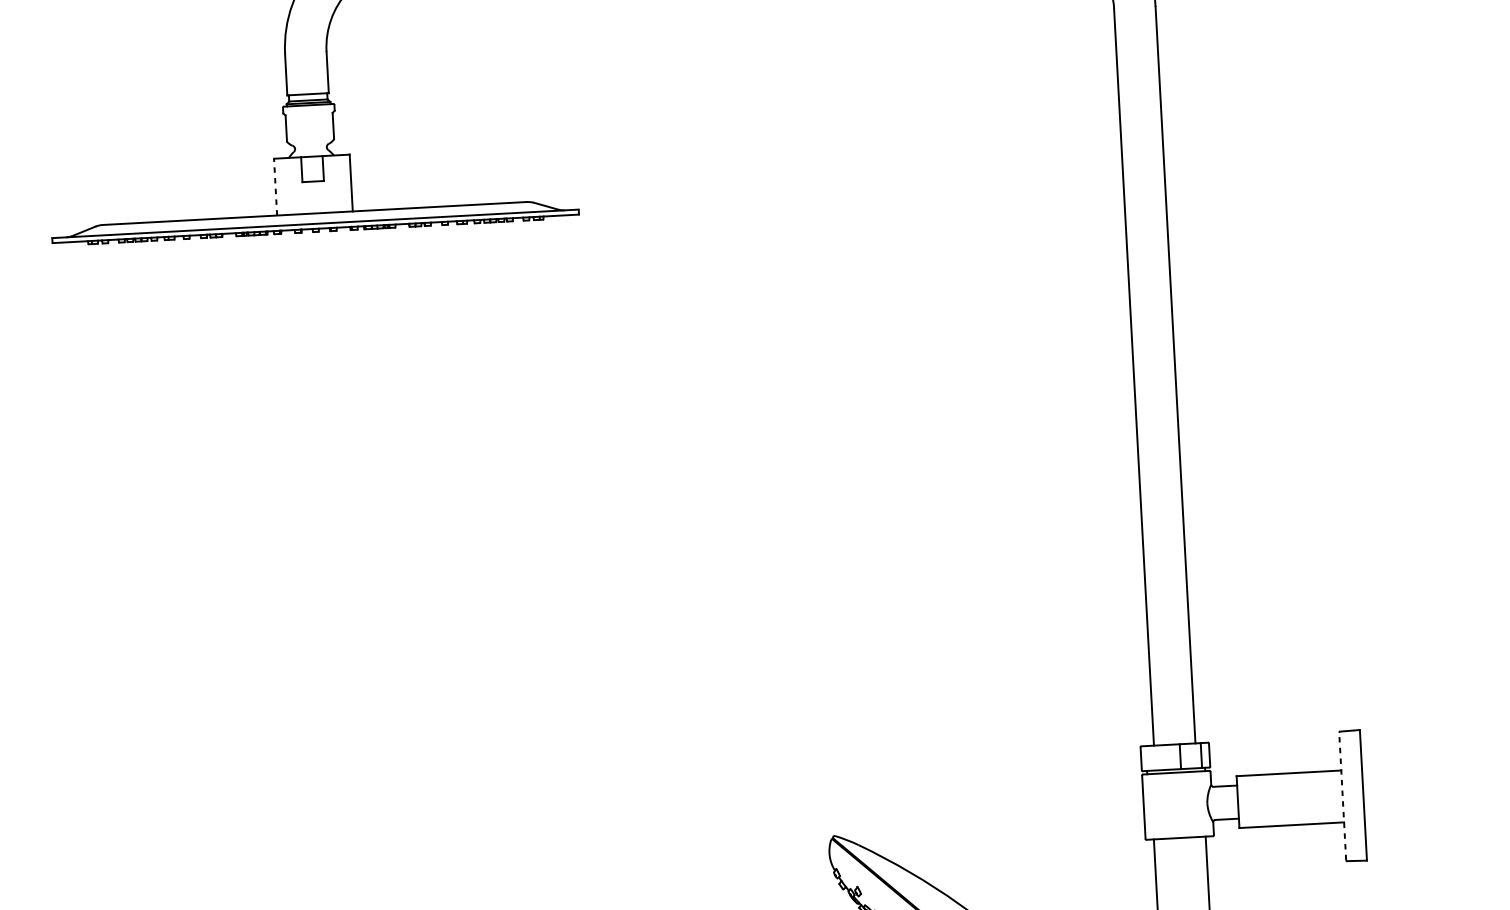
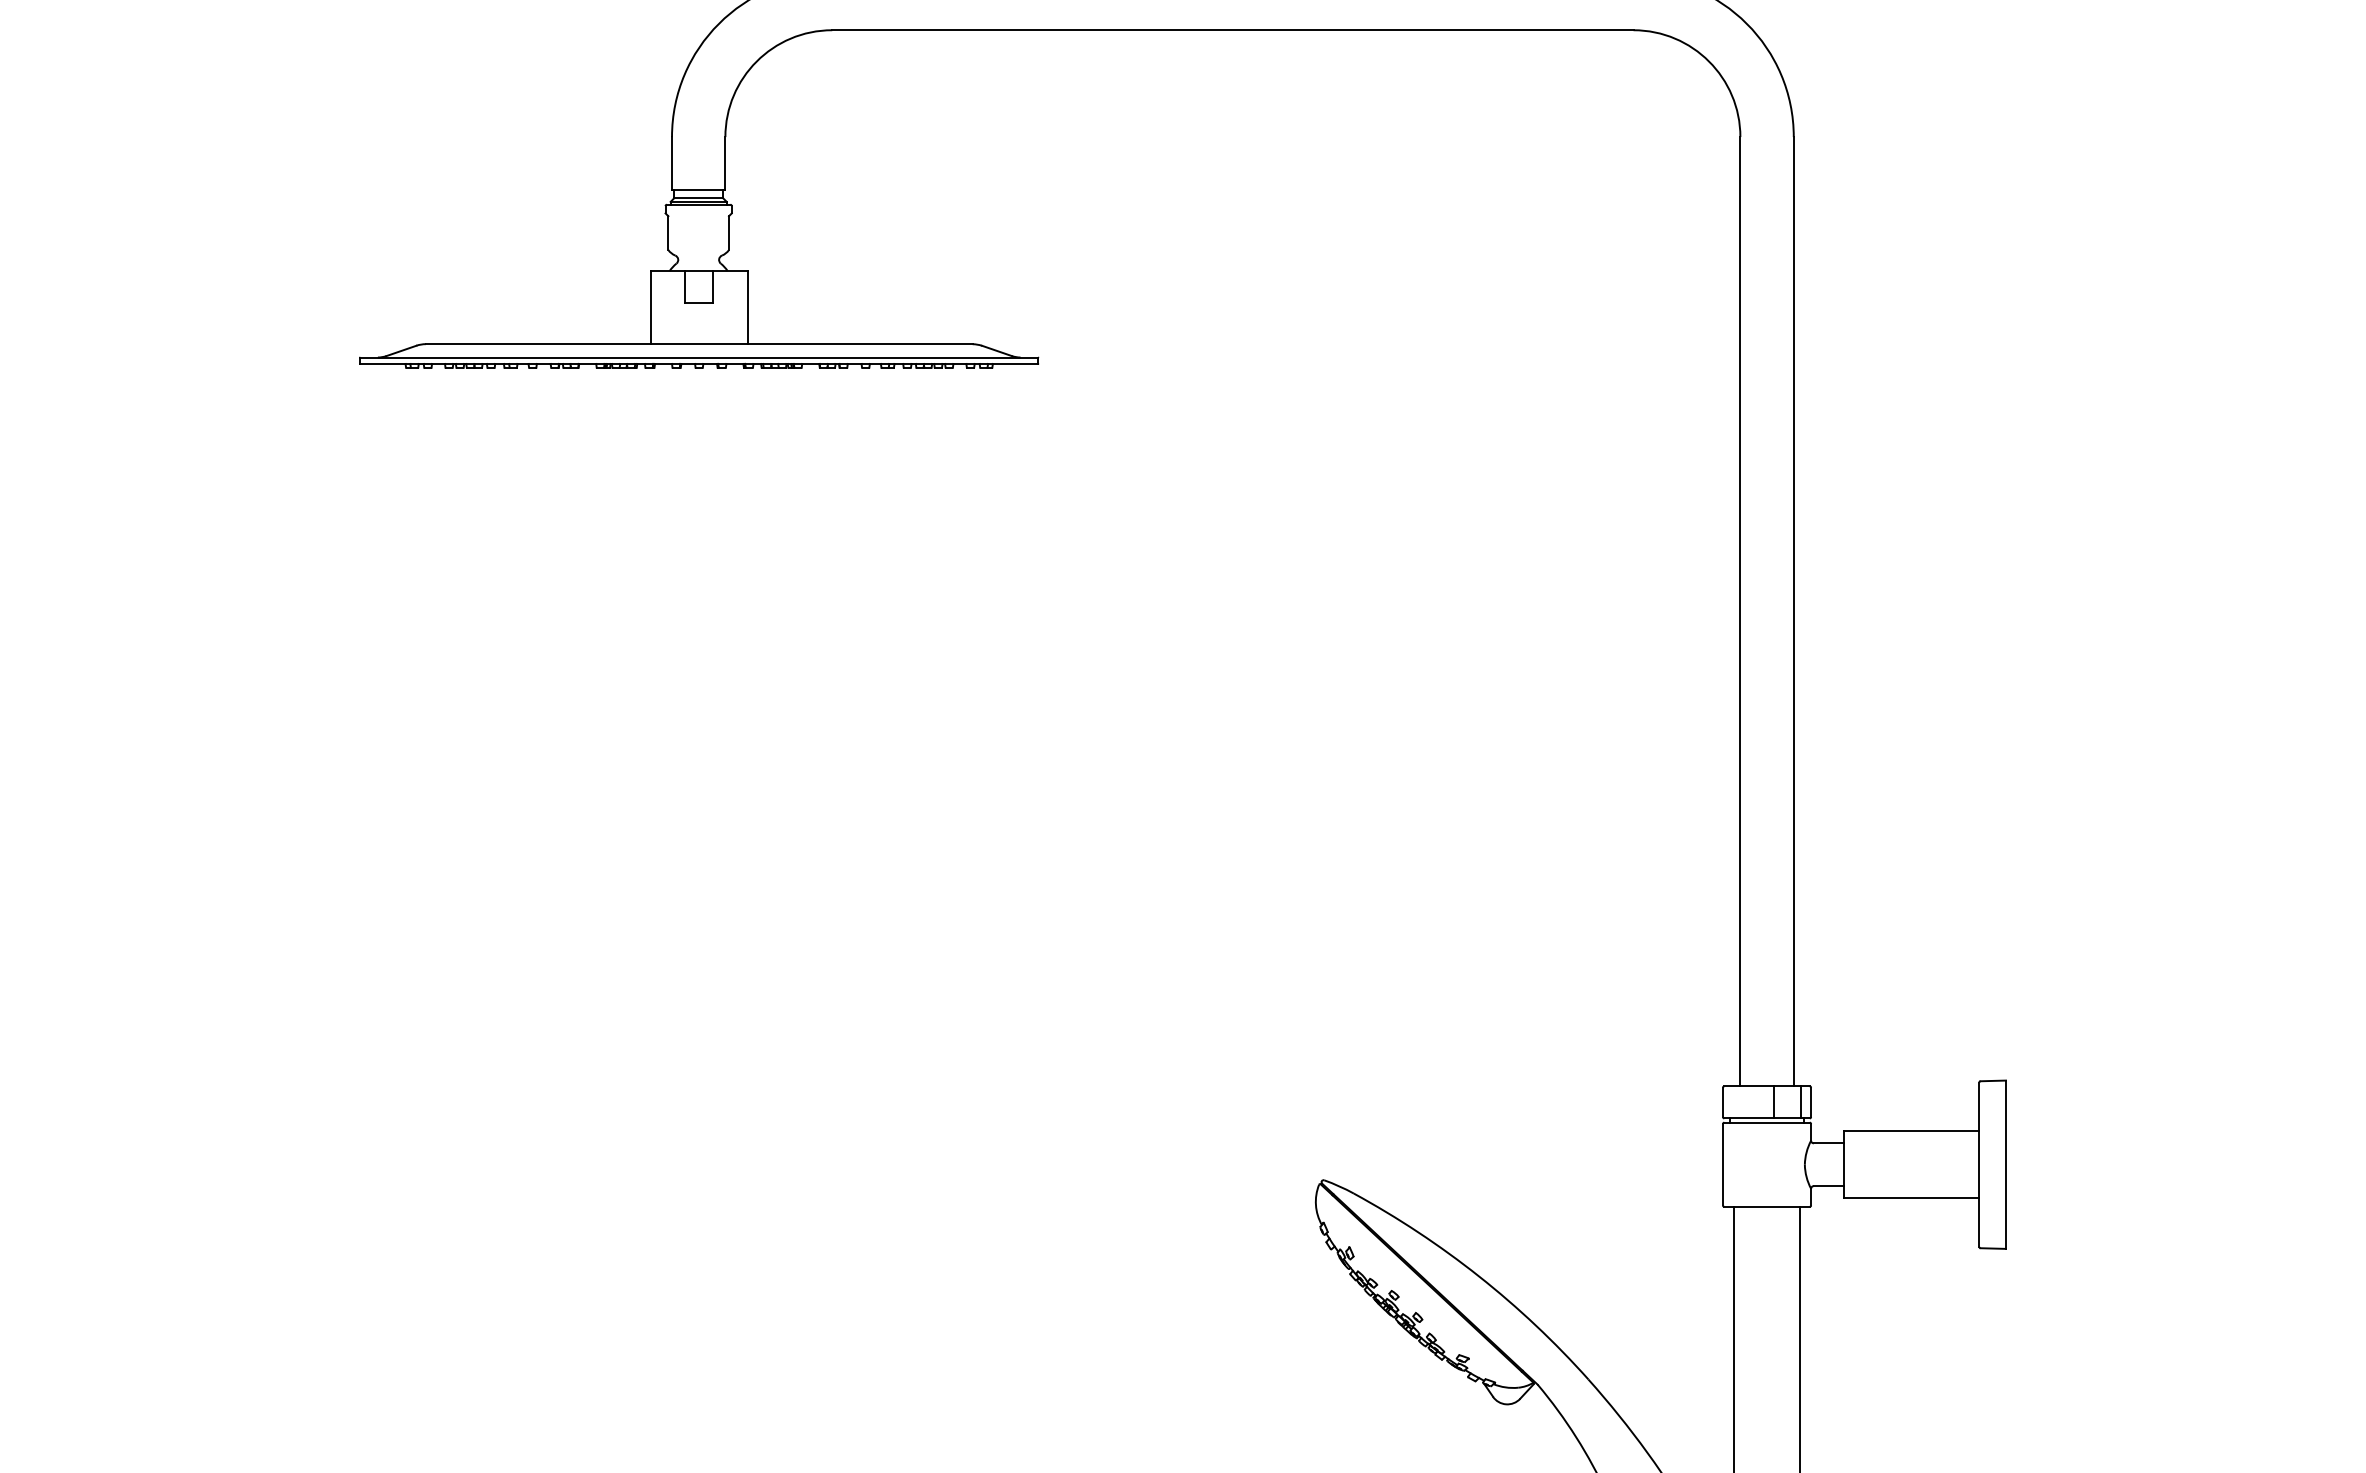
line: (275, 187) -> (650, 307), dashed -> solid
line: (1342, 796) -> (1979, 1164), dashed -> solid

